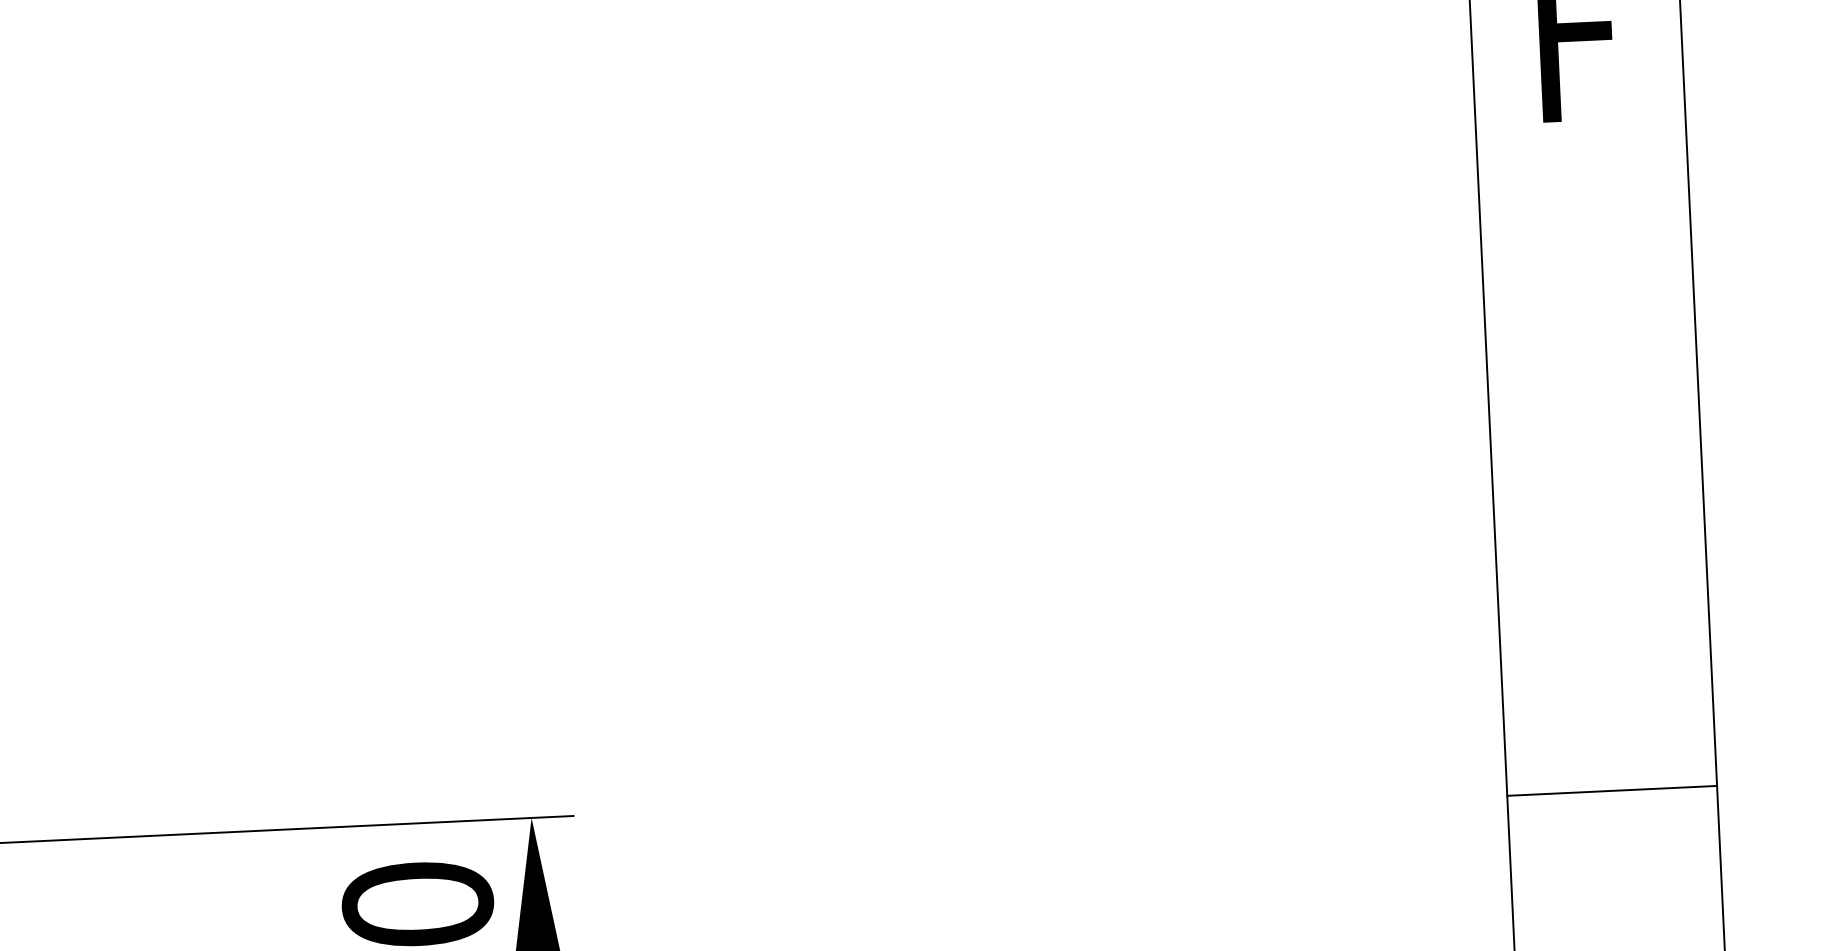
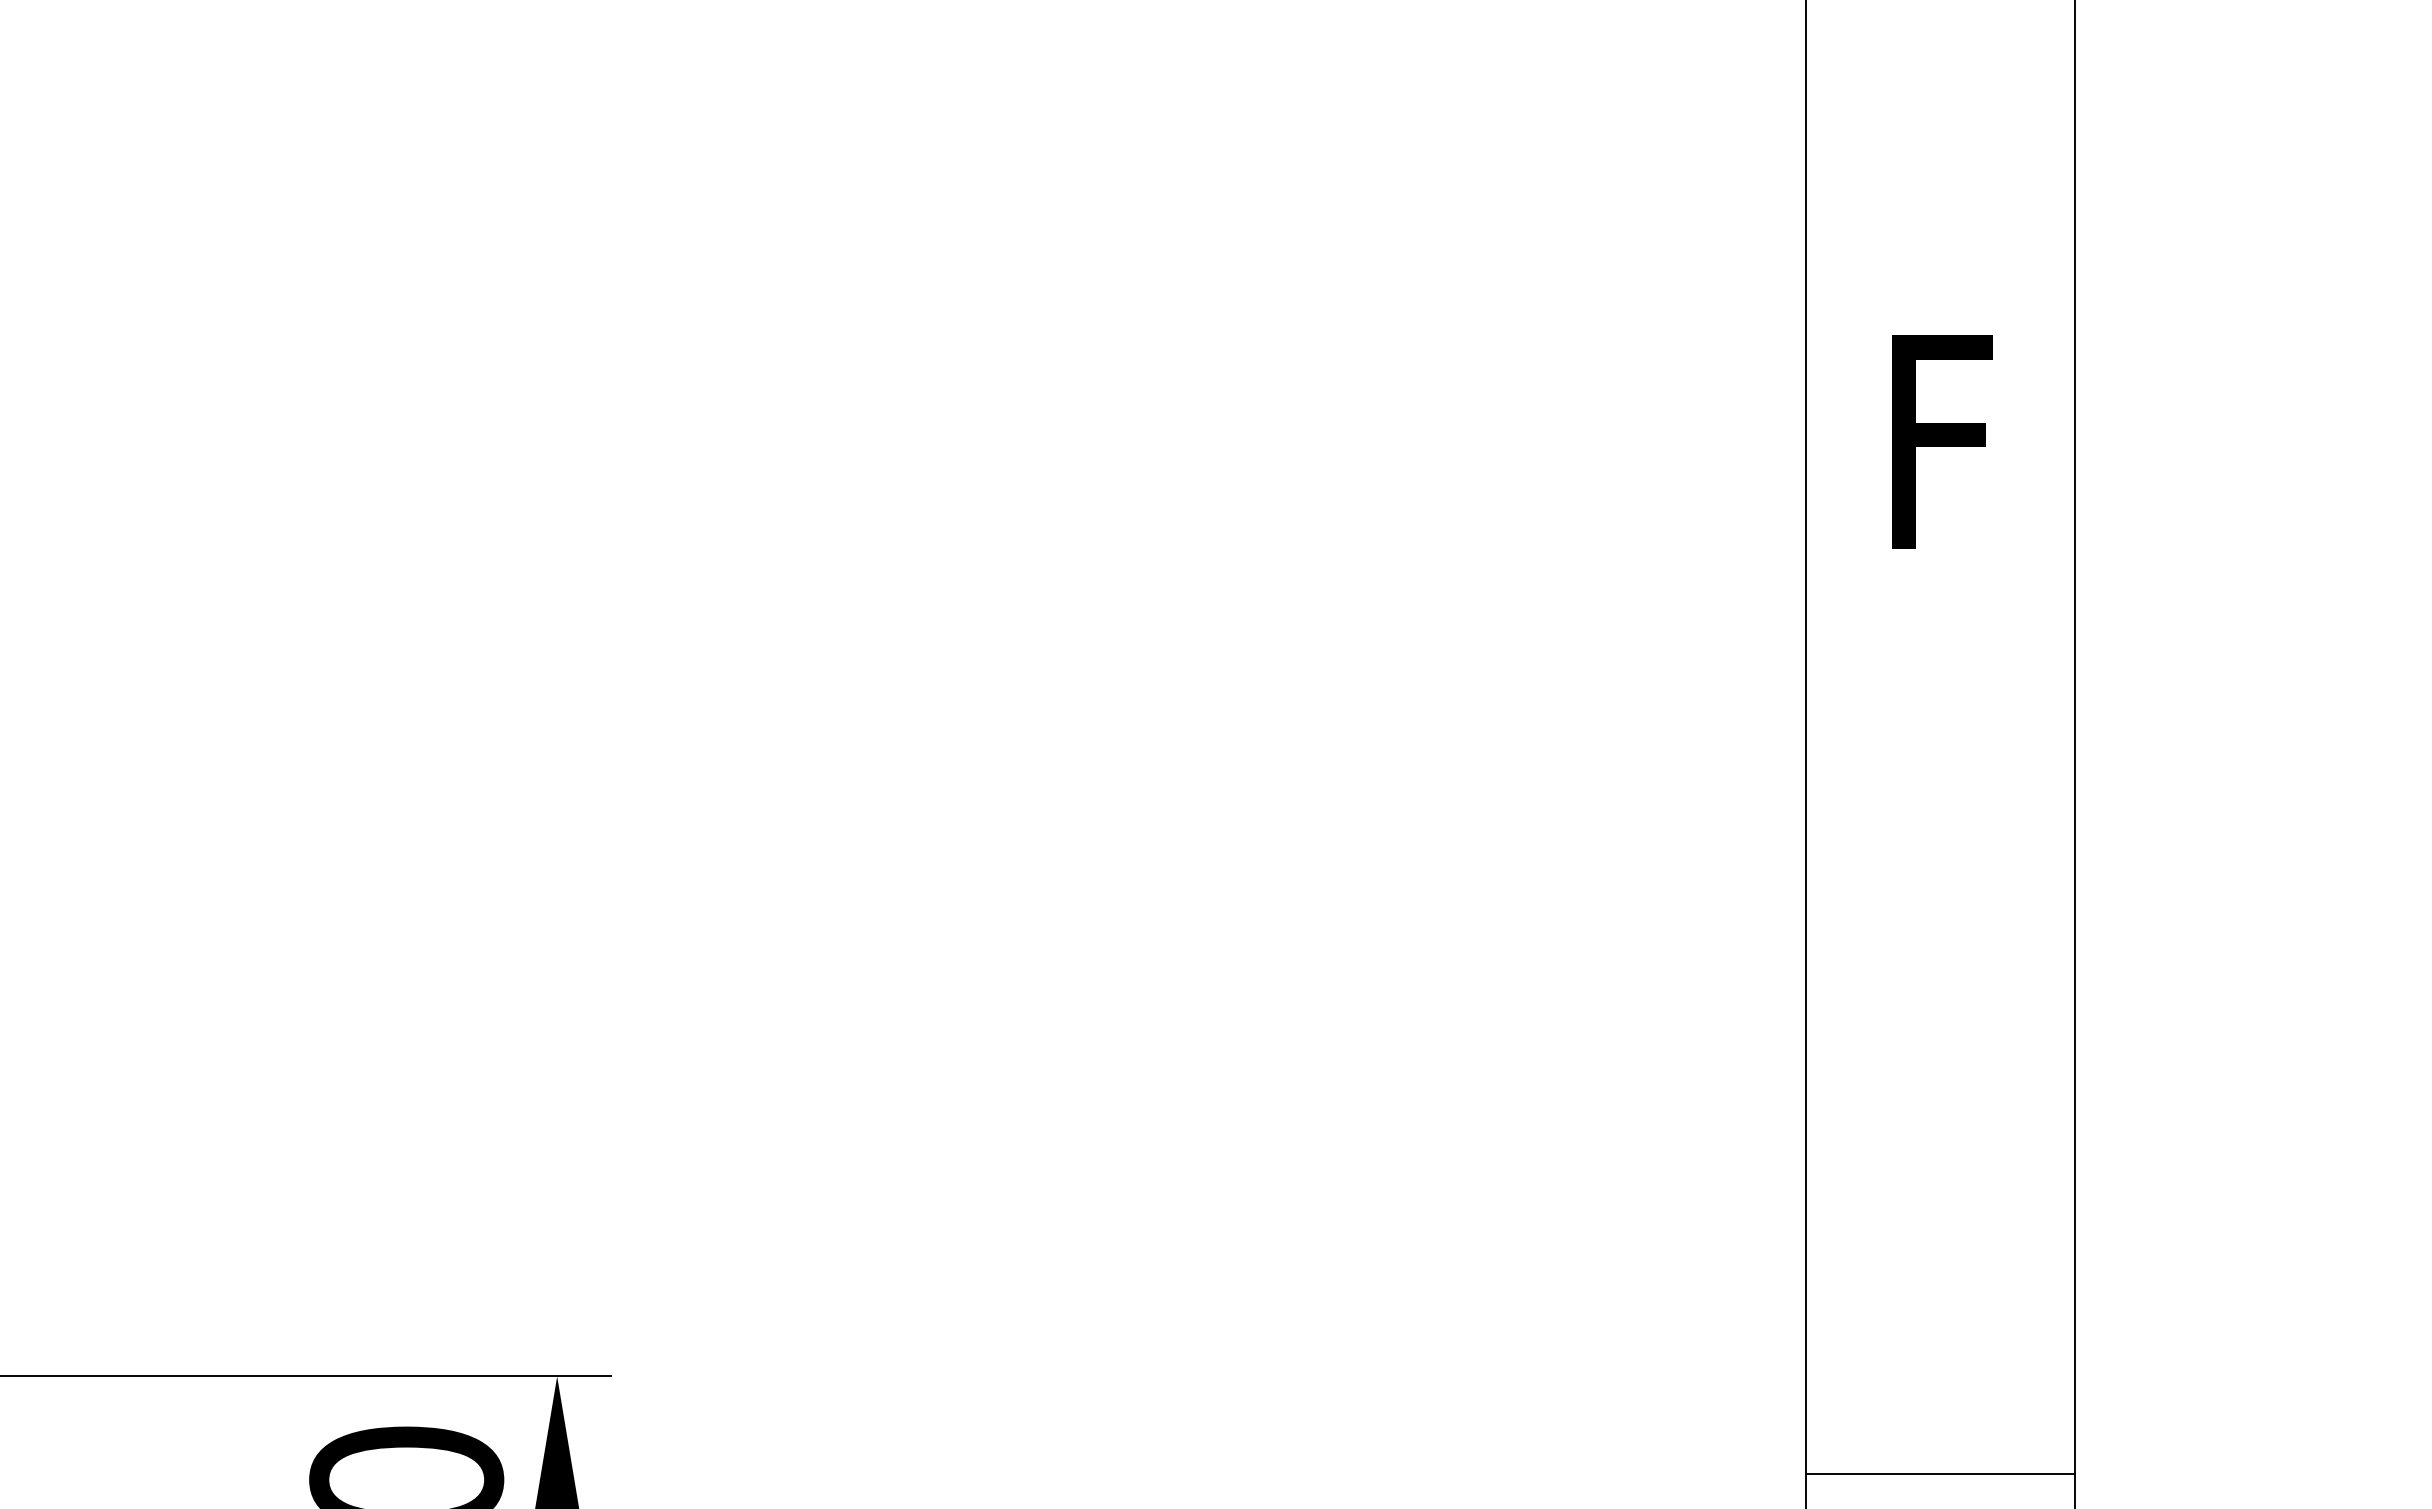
line: (1611, 790) -> (1939, 1473), moved

